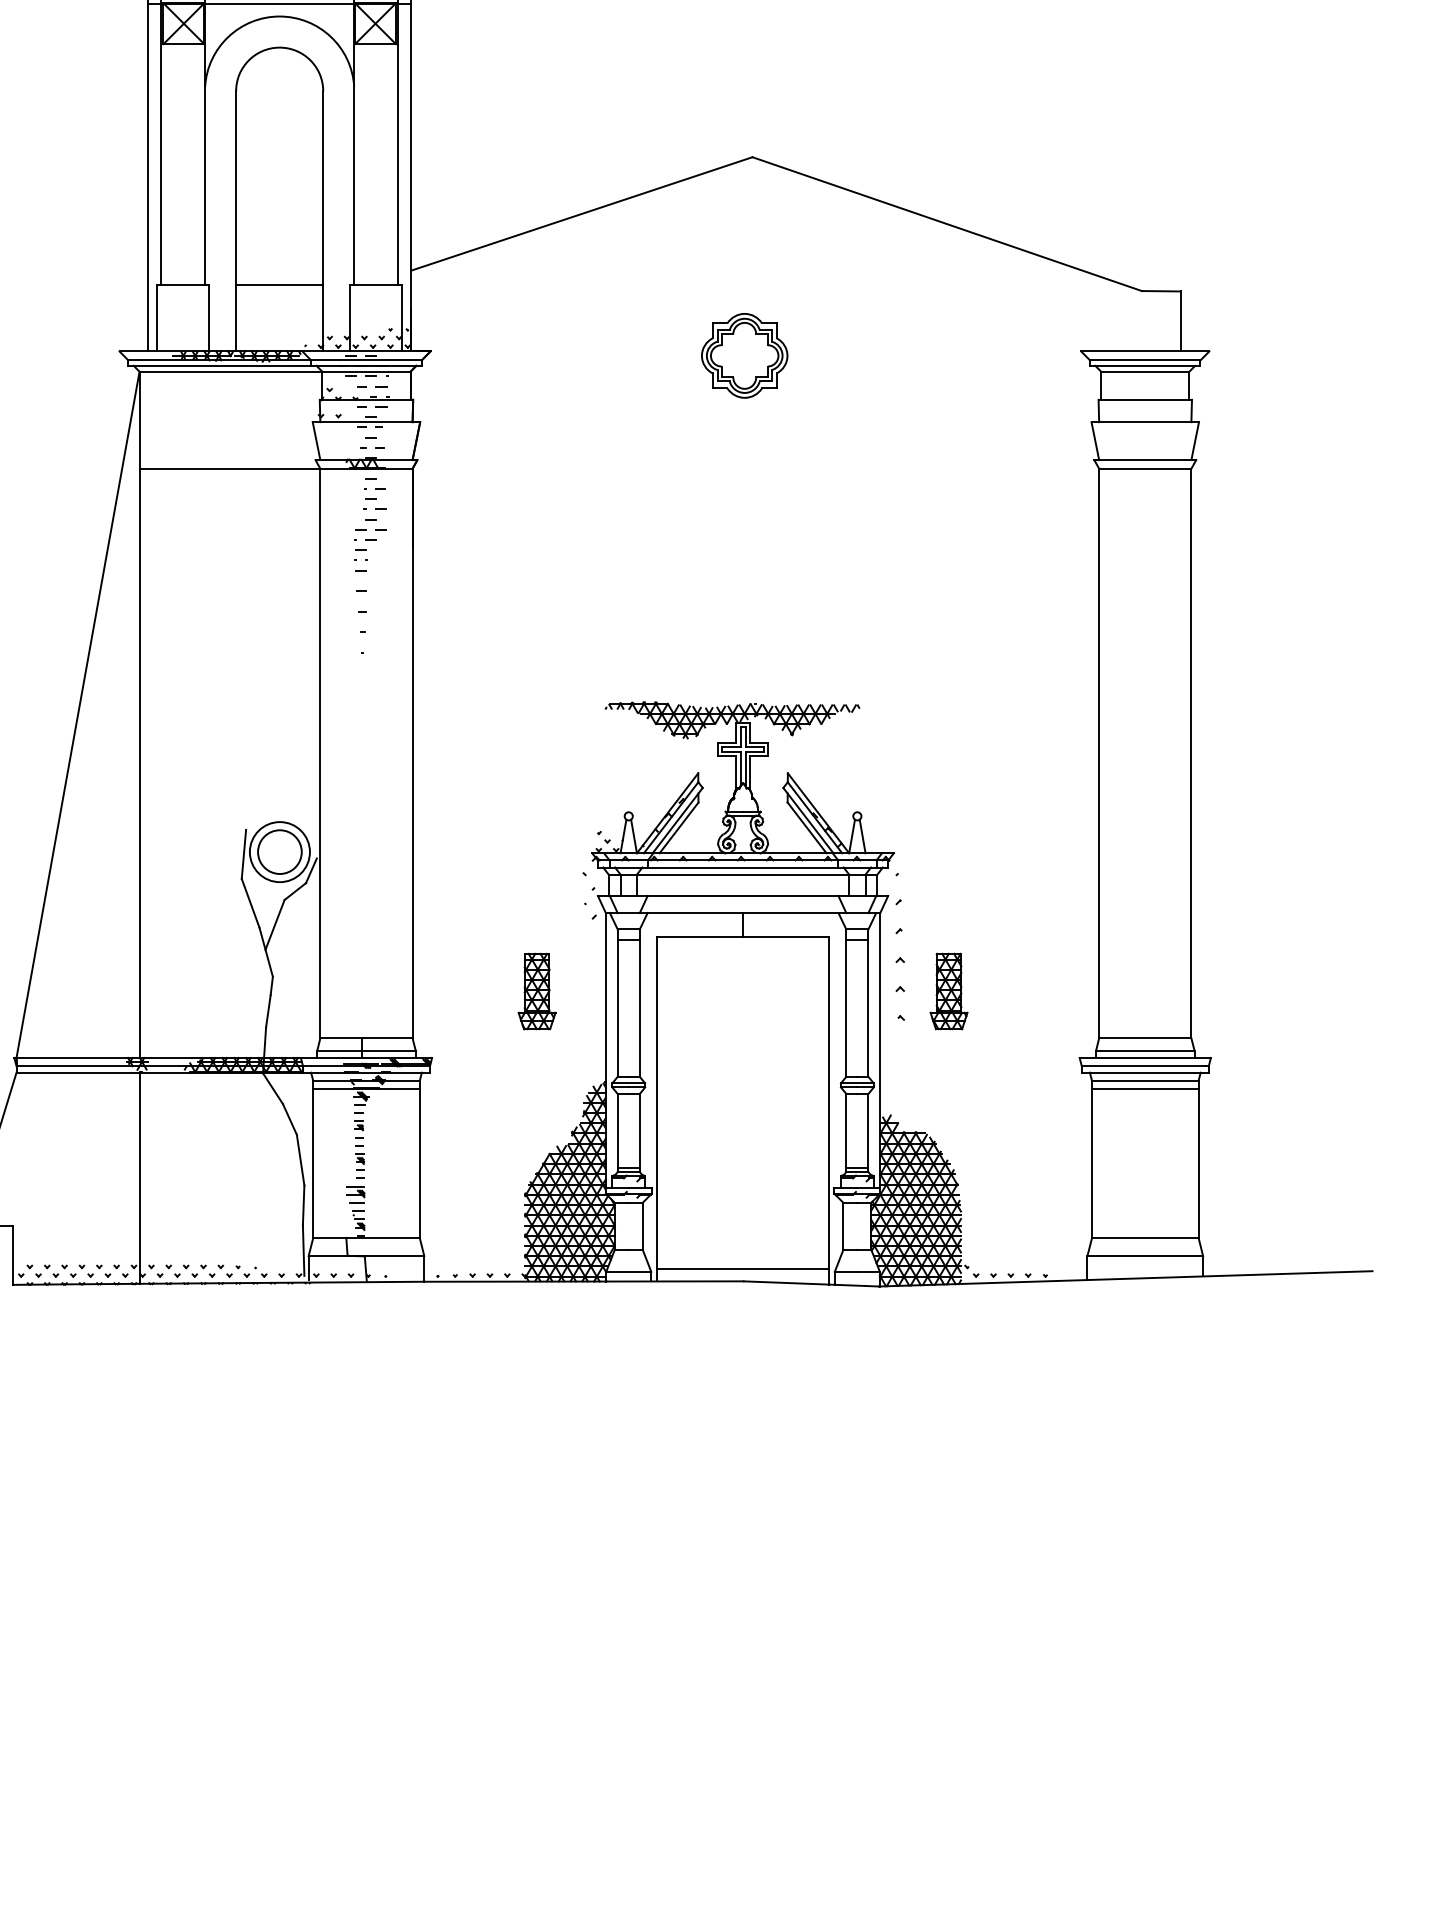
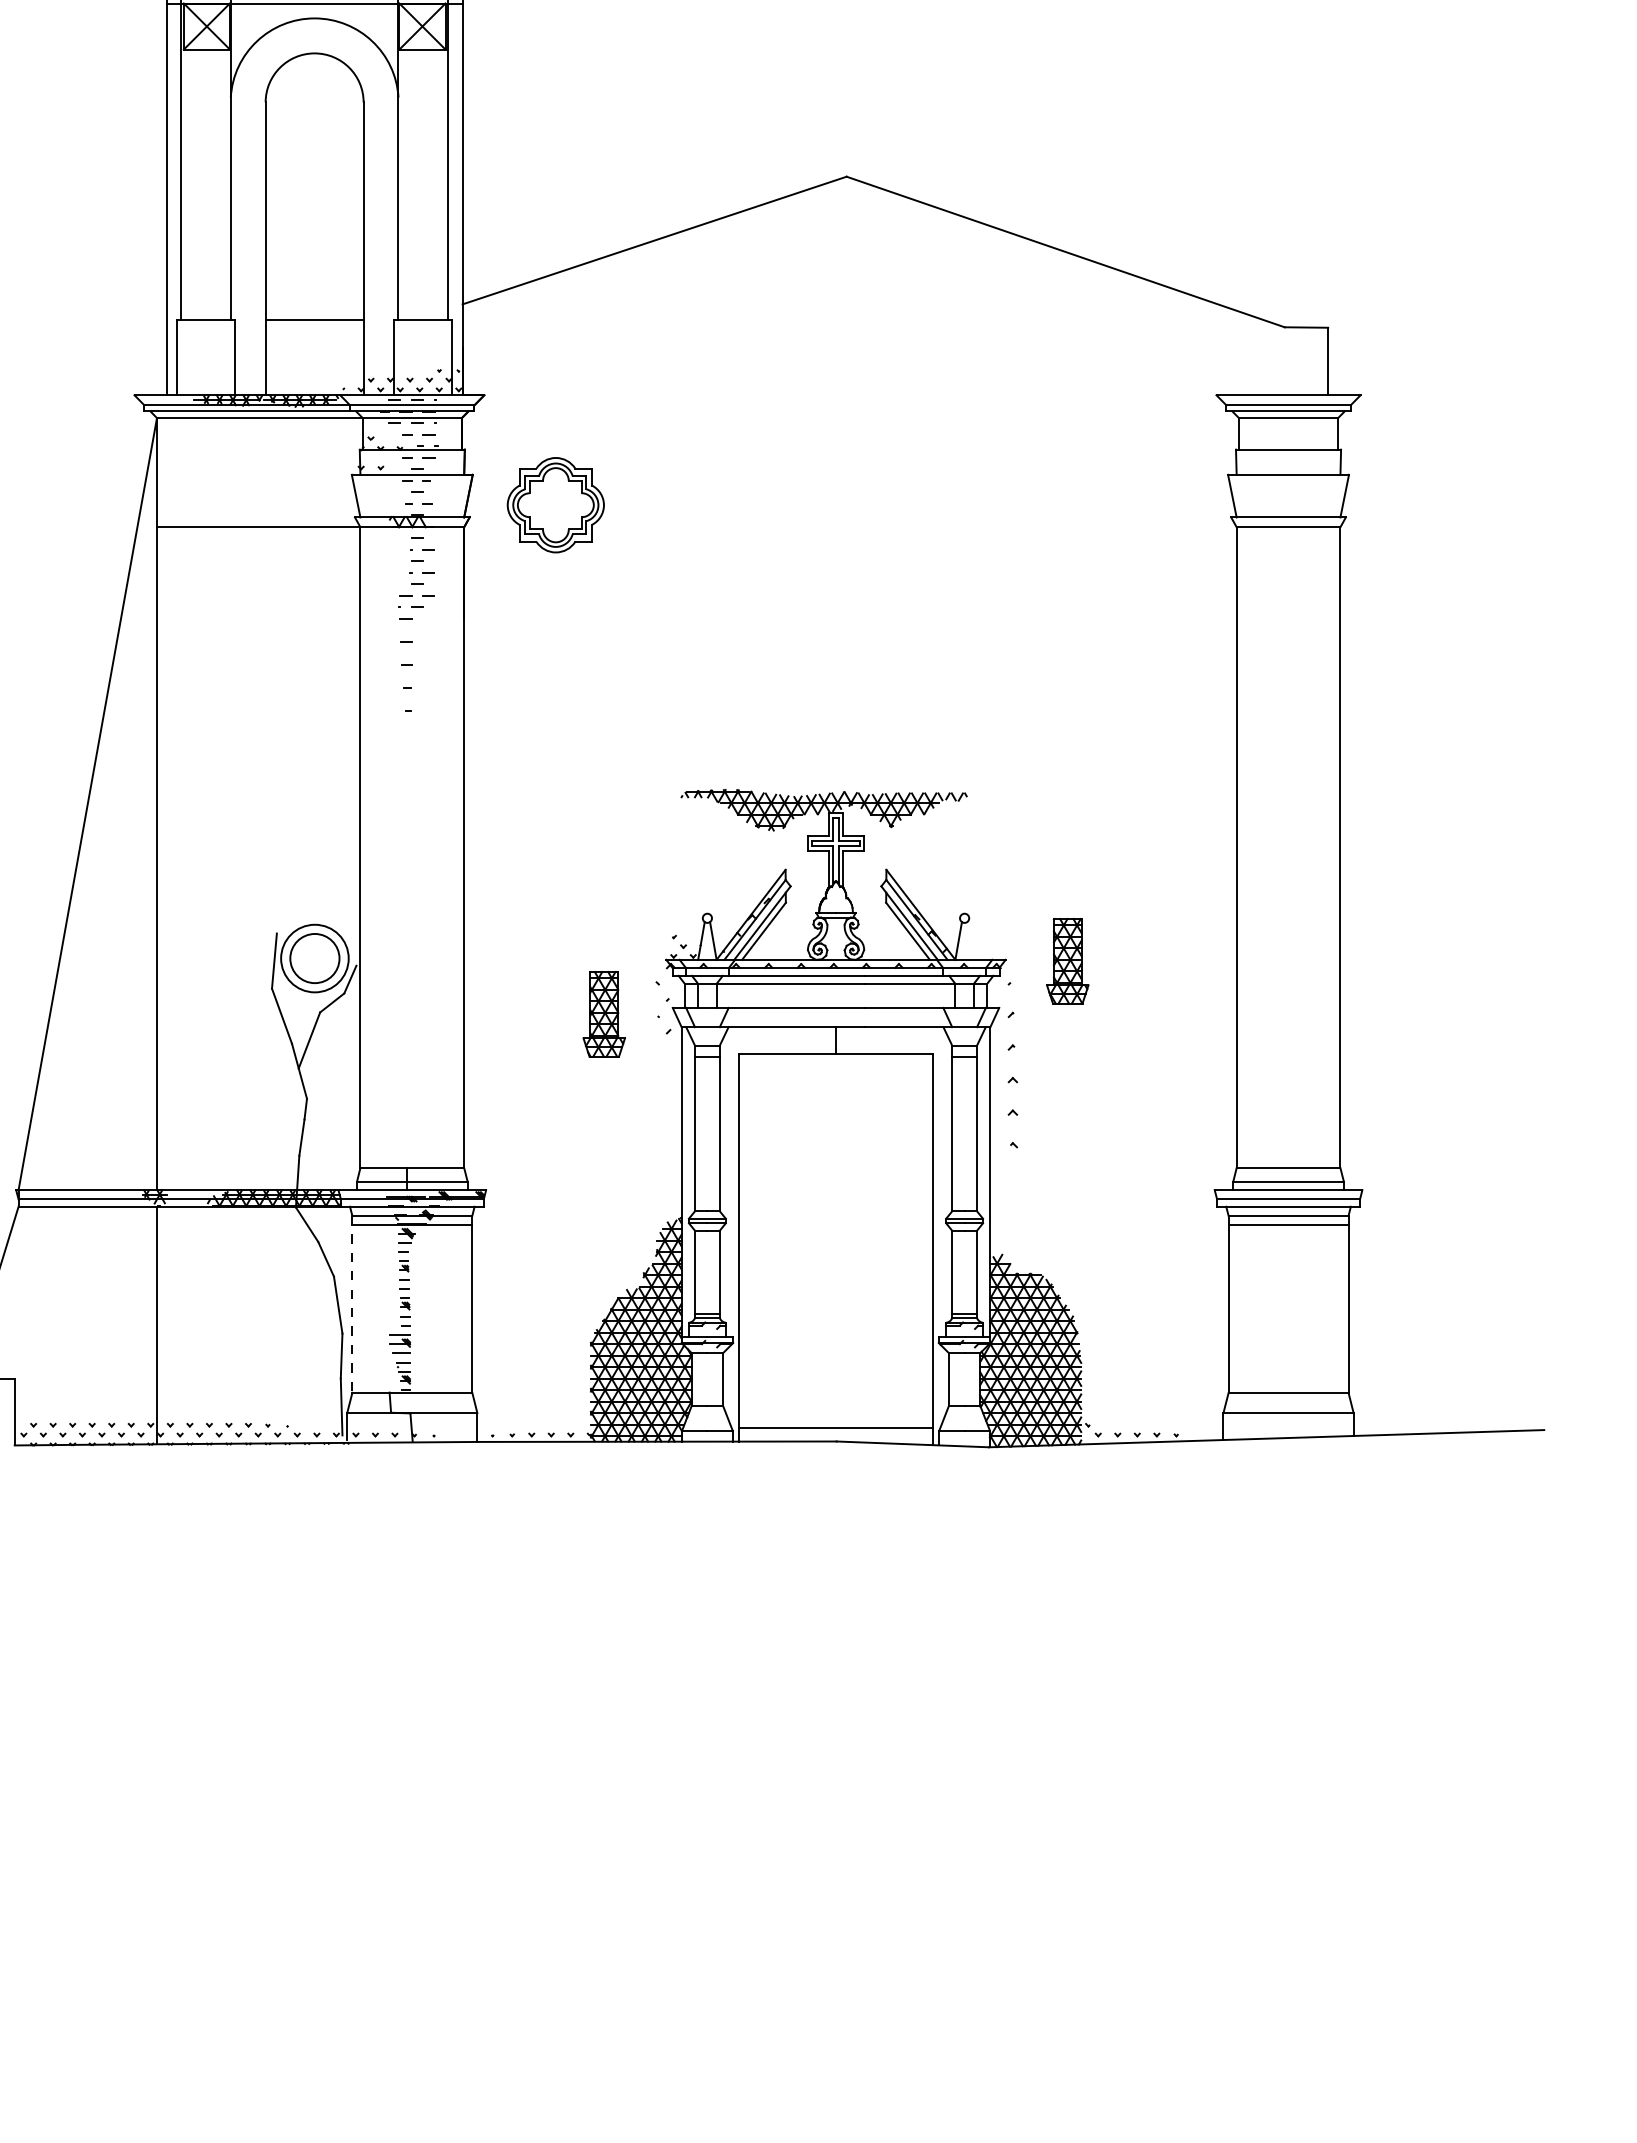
part: (744, 356) -> (555, 505), moved
line: (862, 836) -> (970, 940), removed
part: (536, 991) -> (603, 1014), moved
part: (948, 991) -> (1067, 961), moved
line: (313, 1159) -> (352, 1304), solid -> dashed

